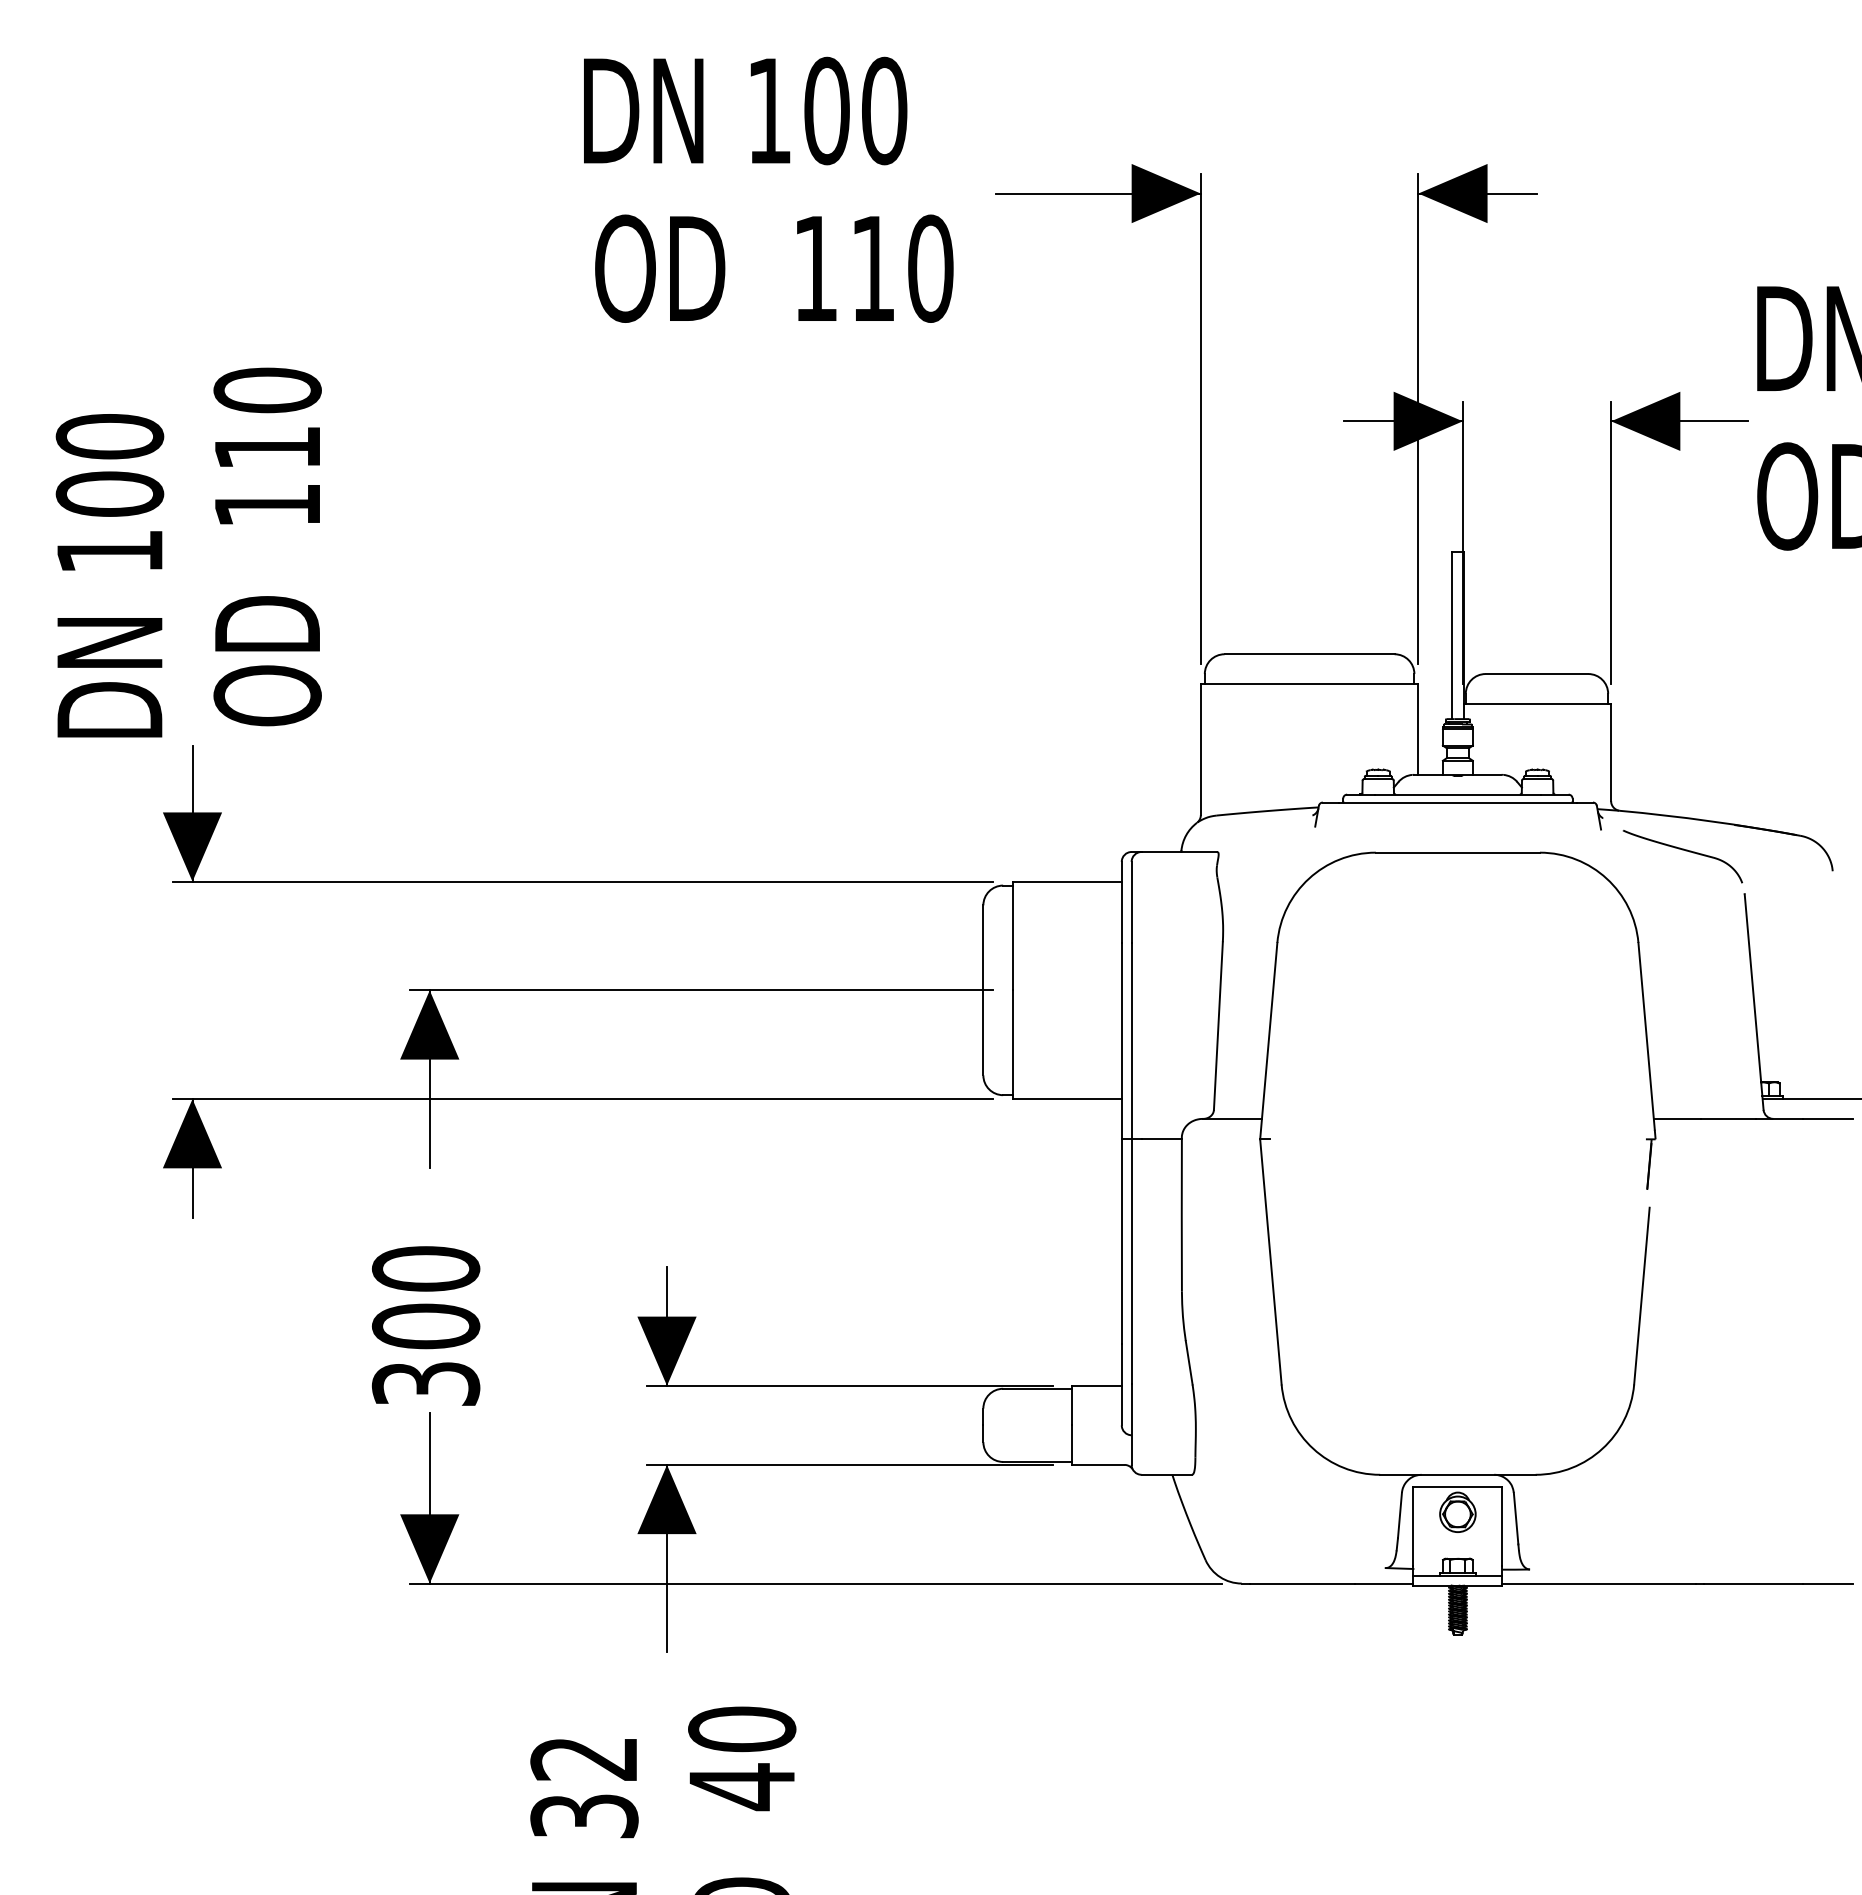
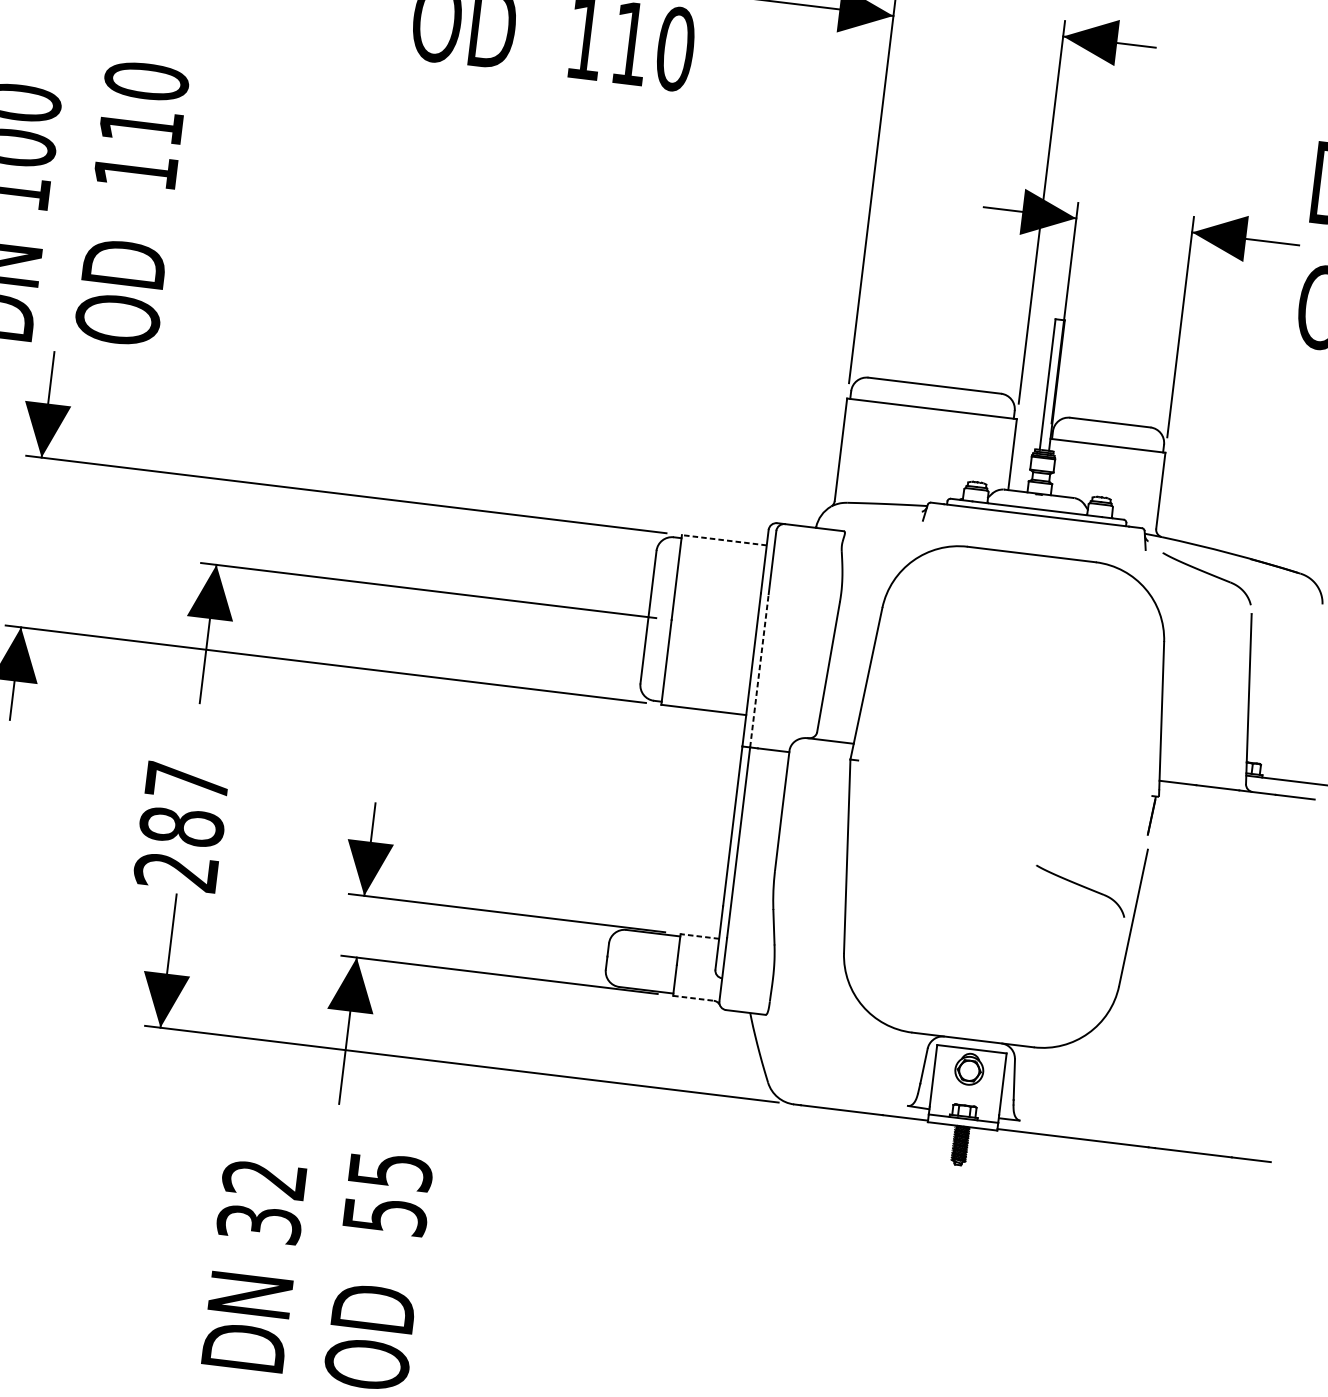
line: (1066, 881) -> (723, 540), solid -> dashed
line: (1131, 1040) -> (759, 670), solid -> dashed
part: (1570, 1270) -> (1080, 891), added
text: (425, 1325) -> (181, 825), 300 -> 287
line: (1097, 1385) -> (700, 936), solid -> dashed
line: (1098, 1464) -> (693, 998), solid -> dashed
text: (742, 1758) -> (388, 1193), 40 -> 55

